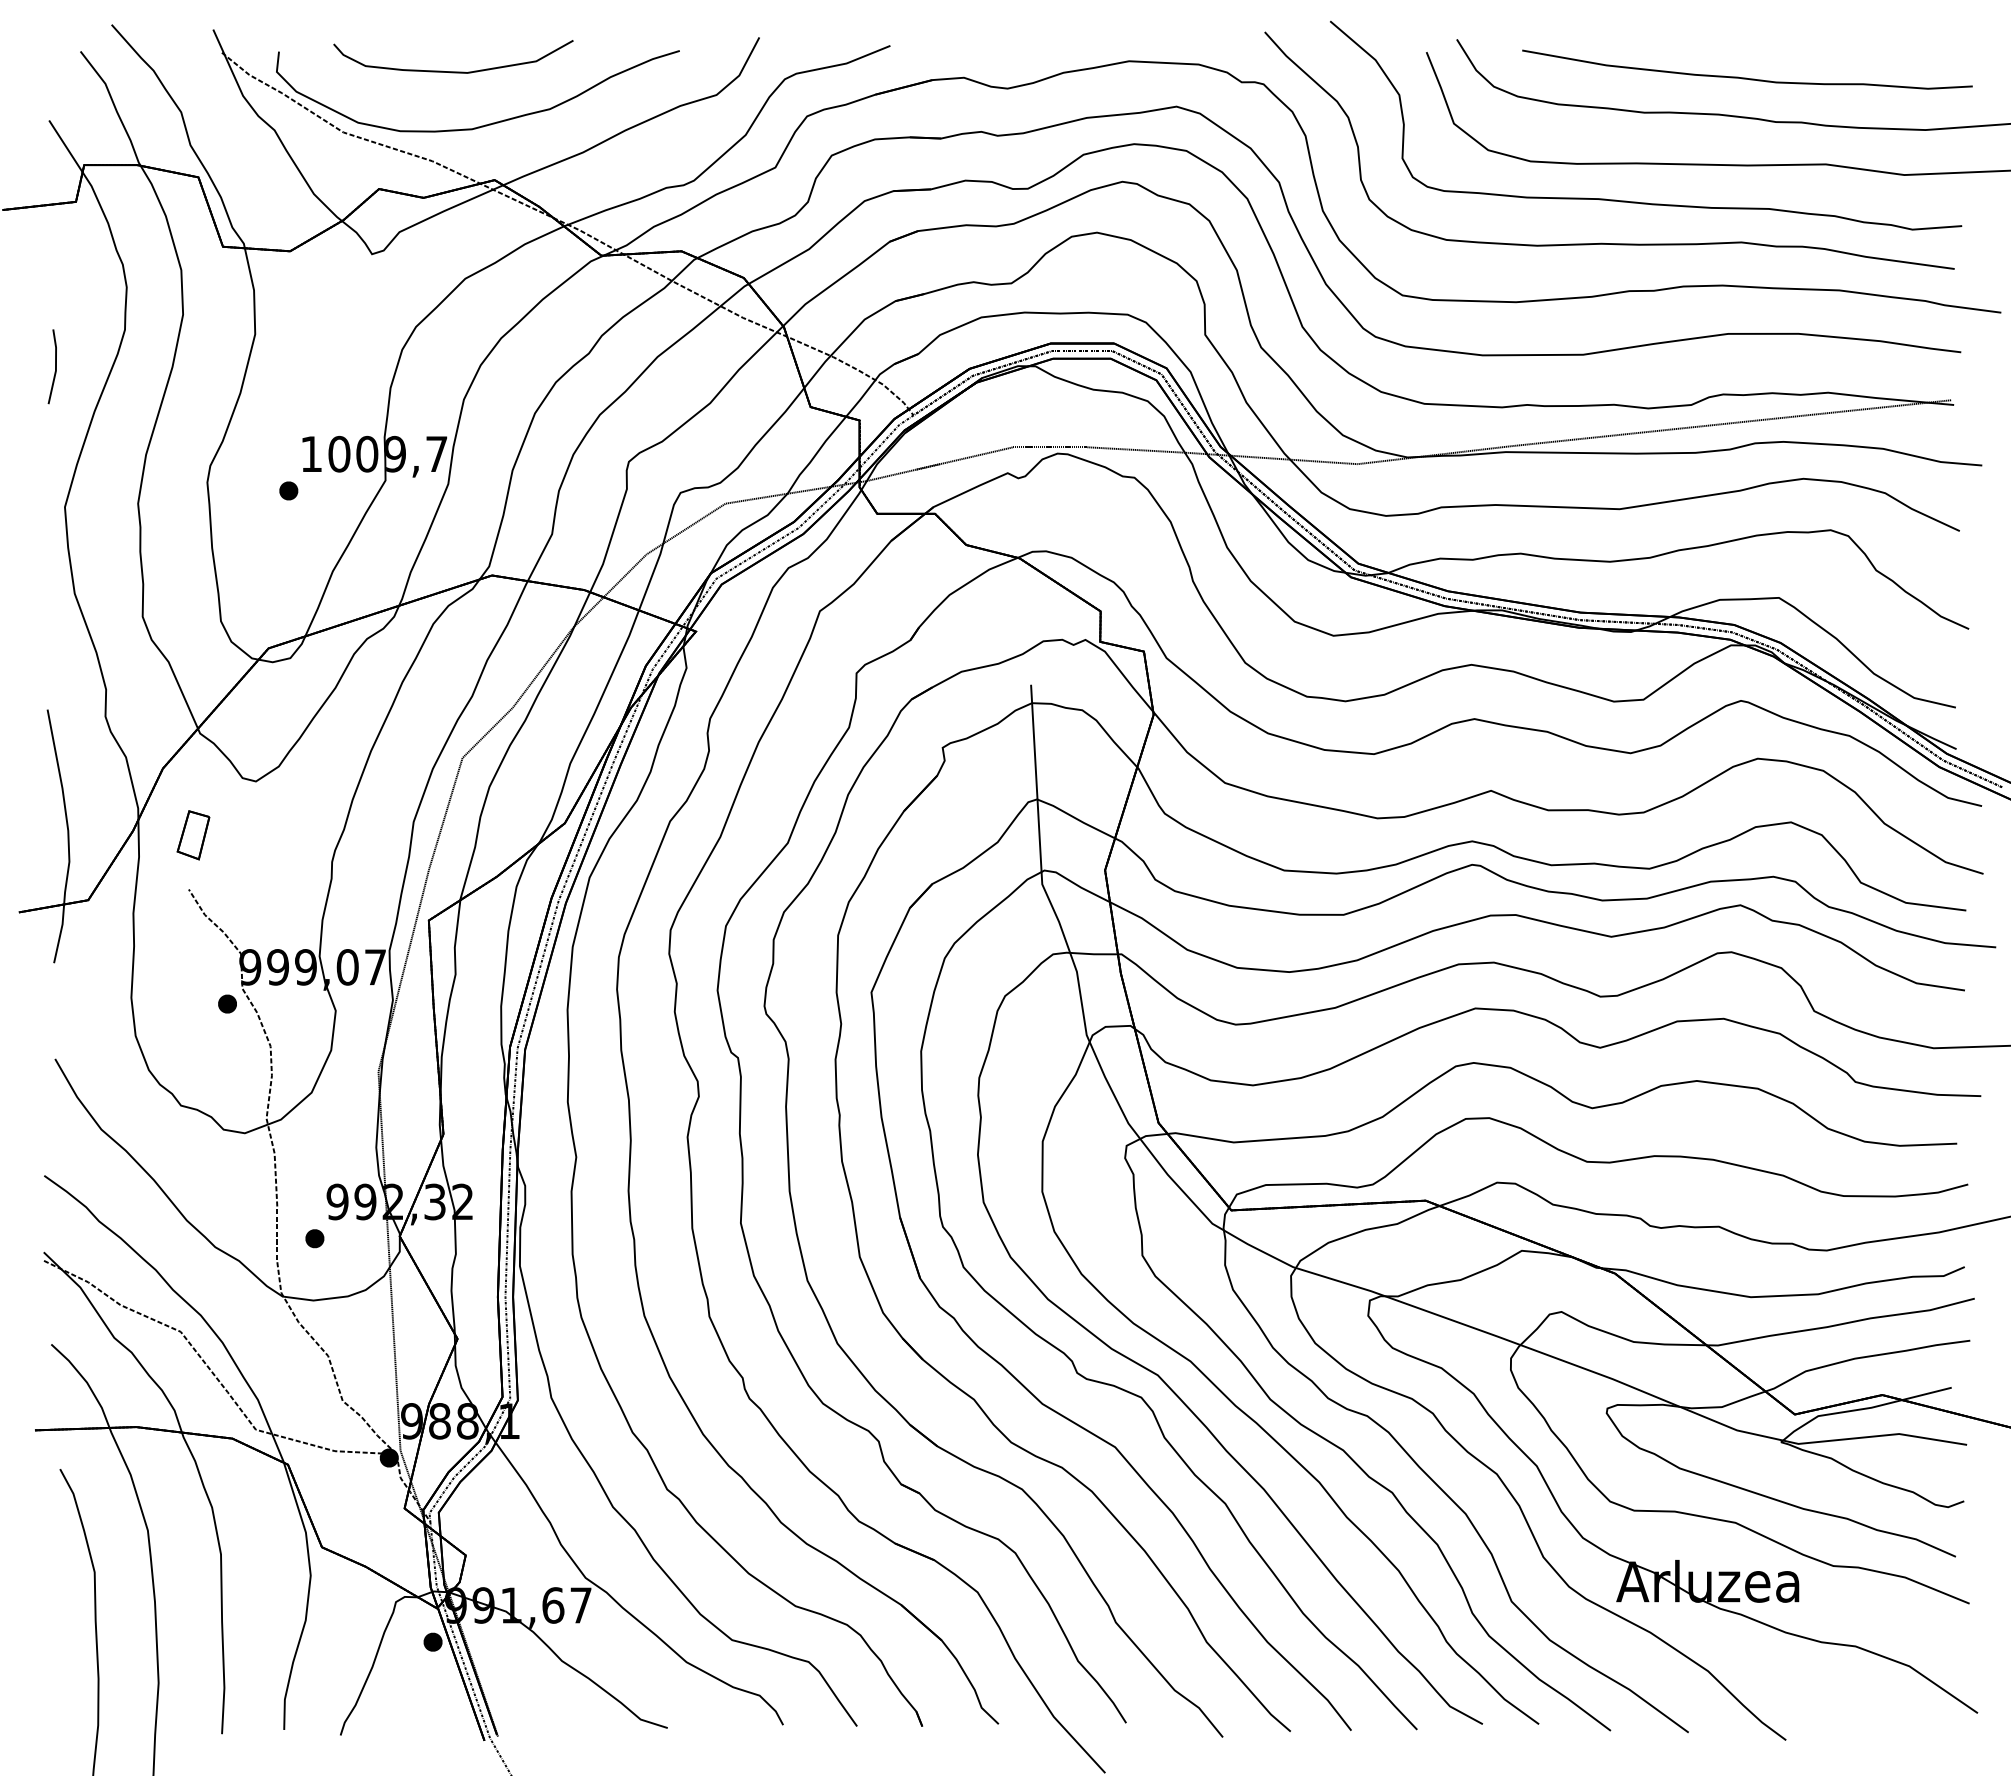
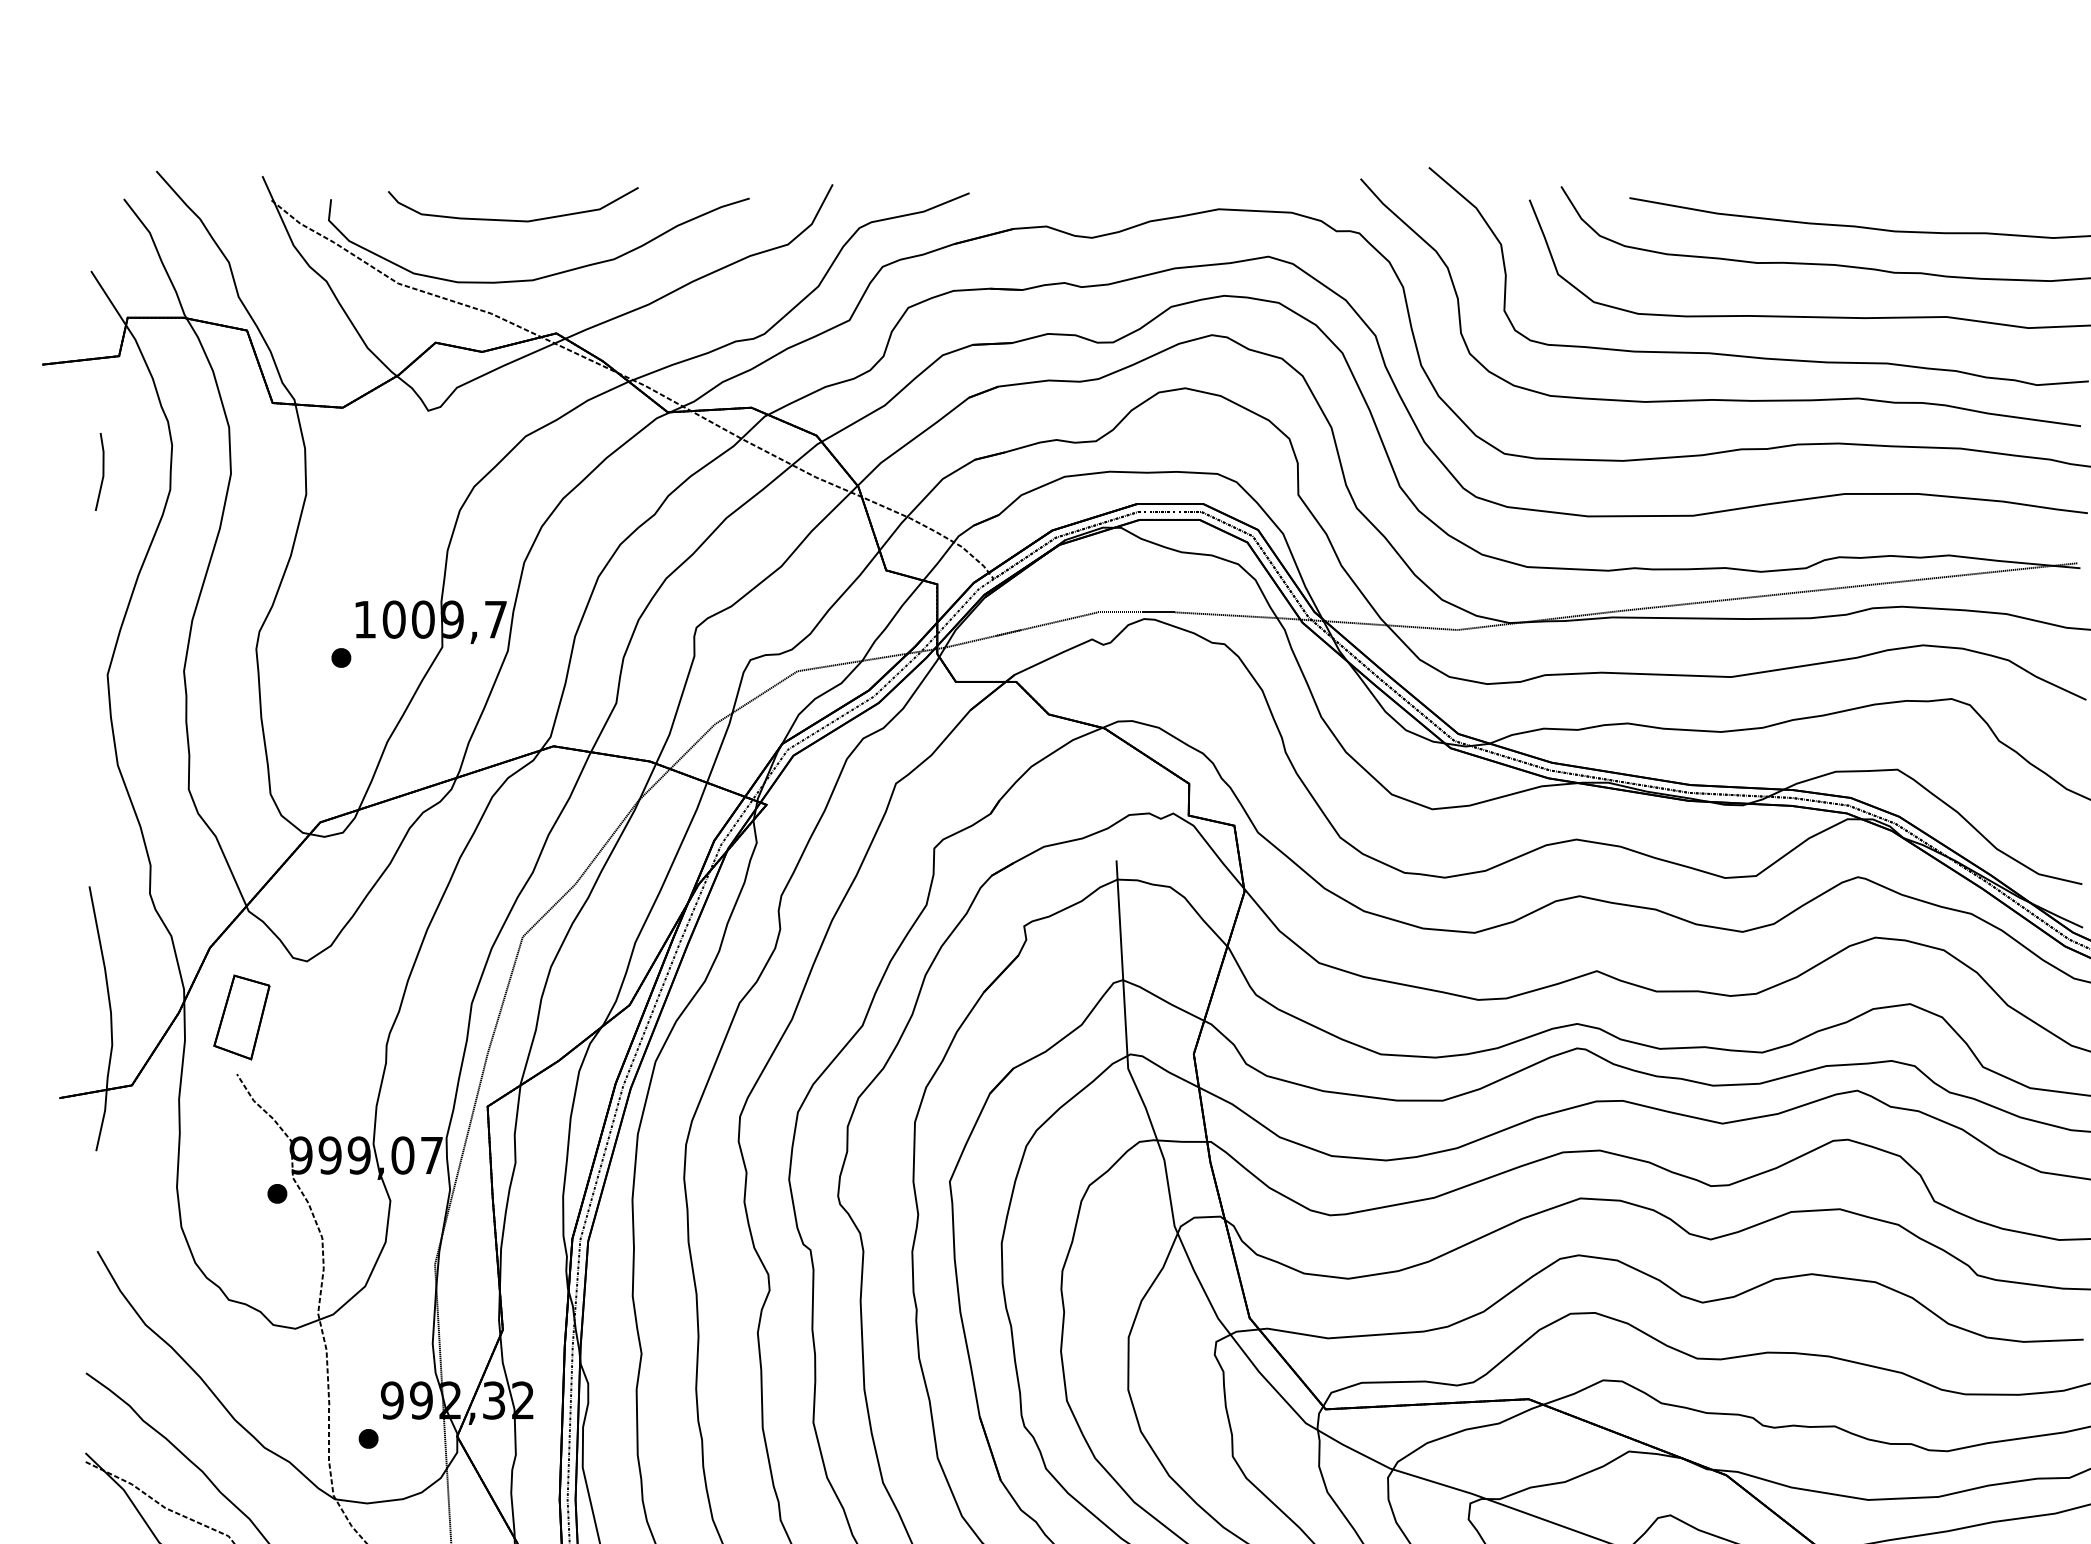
line: (55, 366) -> (102, 471), moved
part: (193, 835) -> (241, 1017), size x1.67

